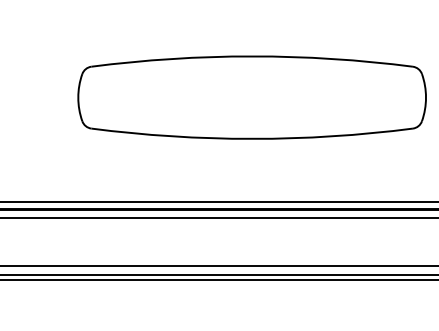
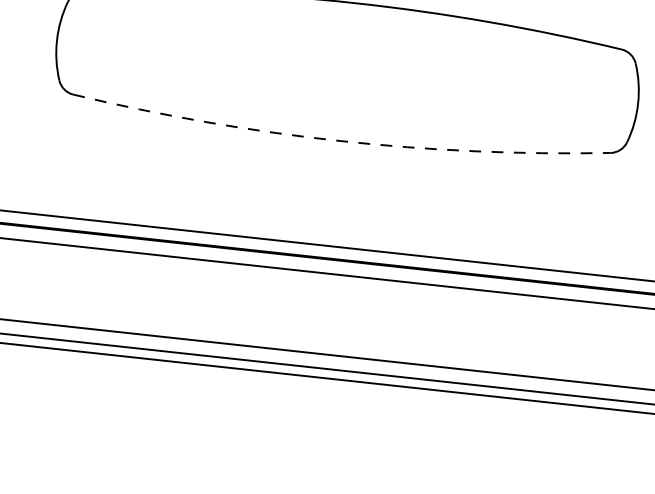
arc: (252, 138) -> (340, 140), solid -> dashed

